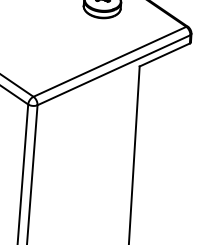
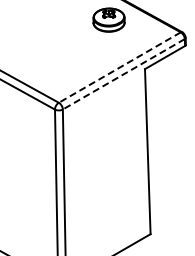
line: (109, 61) -> (119, 67), solid -> dashed
line: (113, 70) -> (123, 74), solid -> dashed

